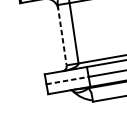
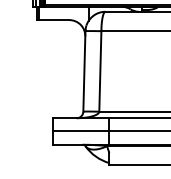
line: (62, 35) -> (84, 71), dashed -> solid
line: (67, 80) -> (81, 131), dashed -> solid

